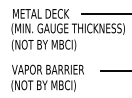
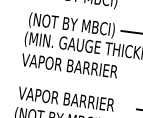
text: (45, 14) -> (72, 25), METAL DECK -> (NOT BY MBCI)
text: (47, 45) -> (69, 66), (NOT BY MBCI) -> VAPOR BARRIER

